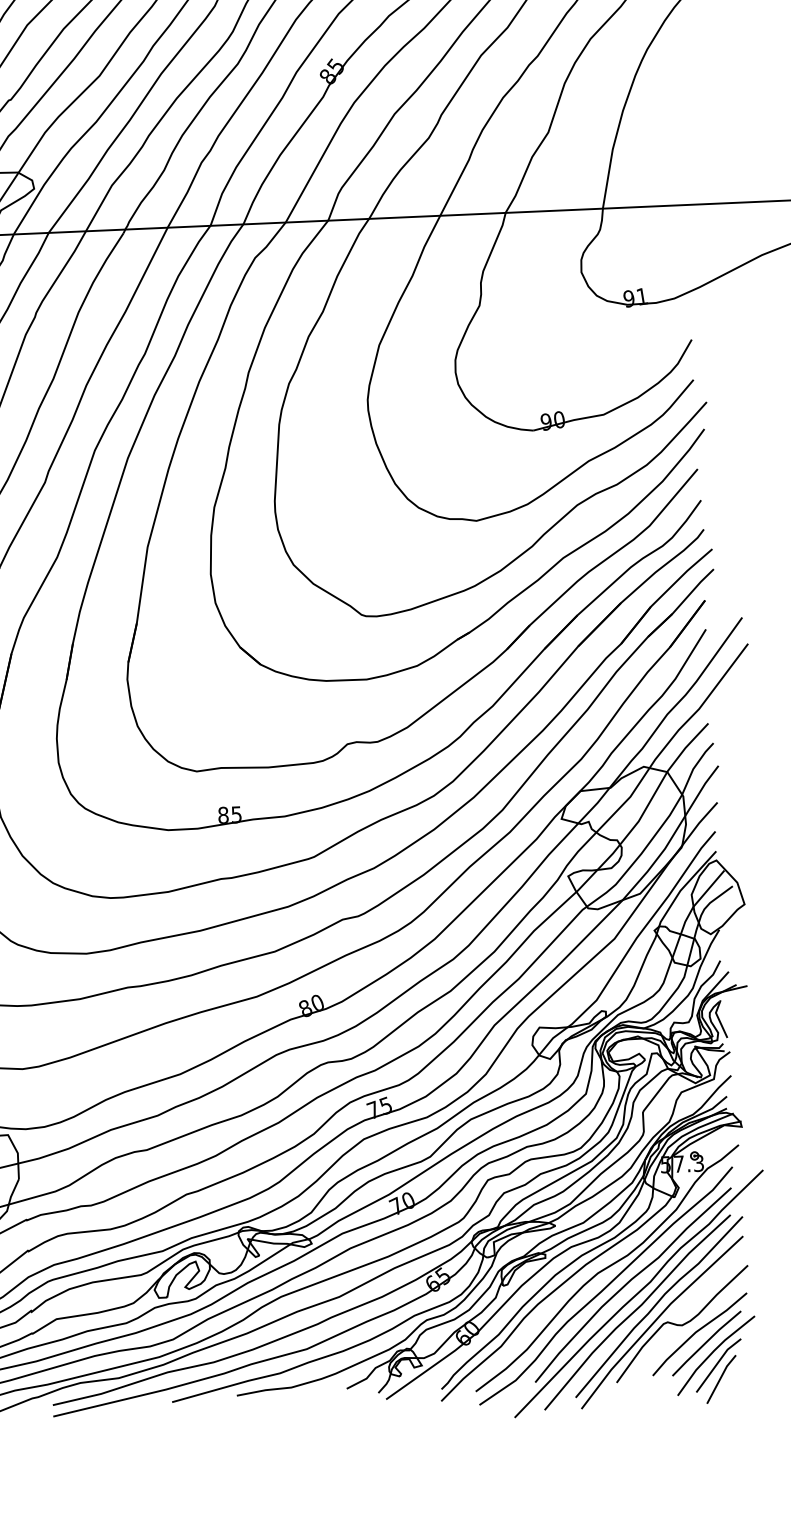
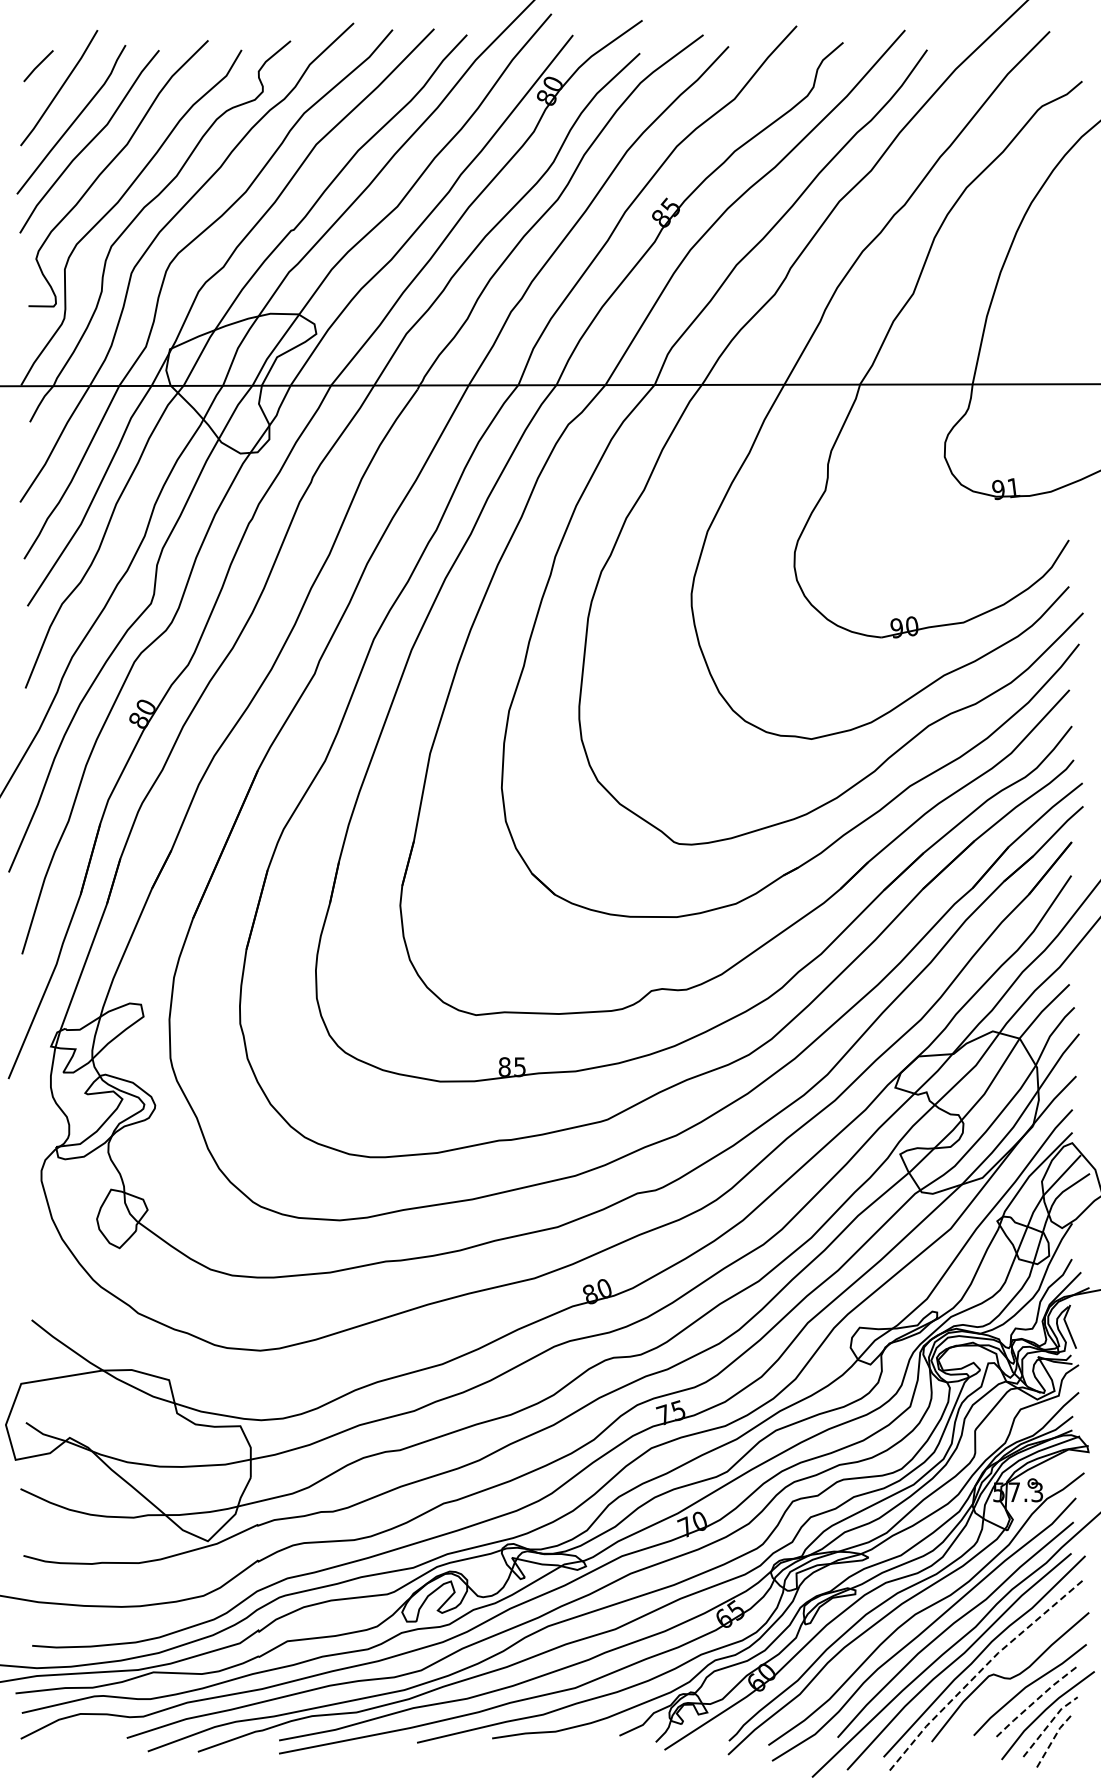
line: (657, 1318) -> (982, 1669), solid -> dashed
line: (705, 1342) -> (1036, 1699), solid -> dashed
line: (717, 1363) -> (1049, 1724), solid -> dashed
line: (721, 1378) -> (1052, 1741), solid -> dashed

